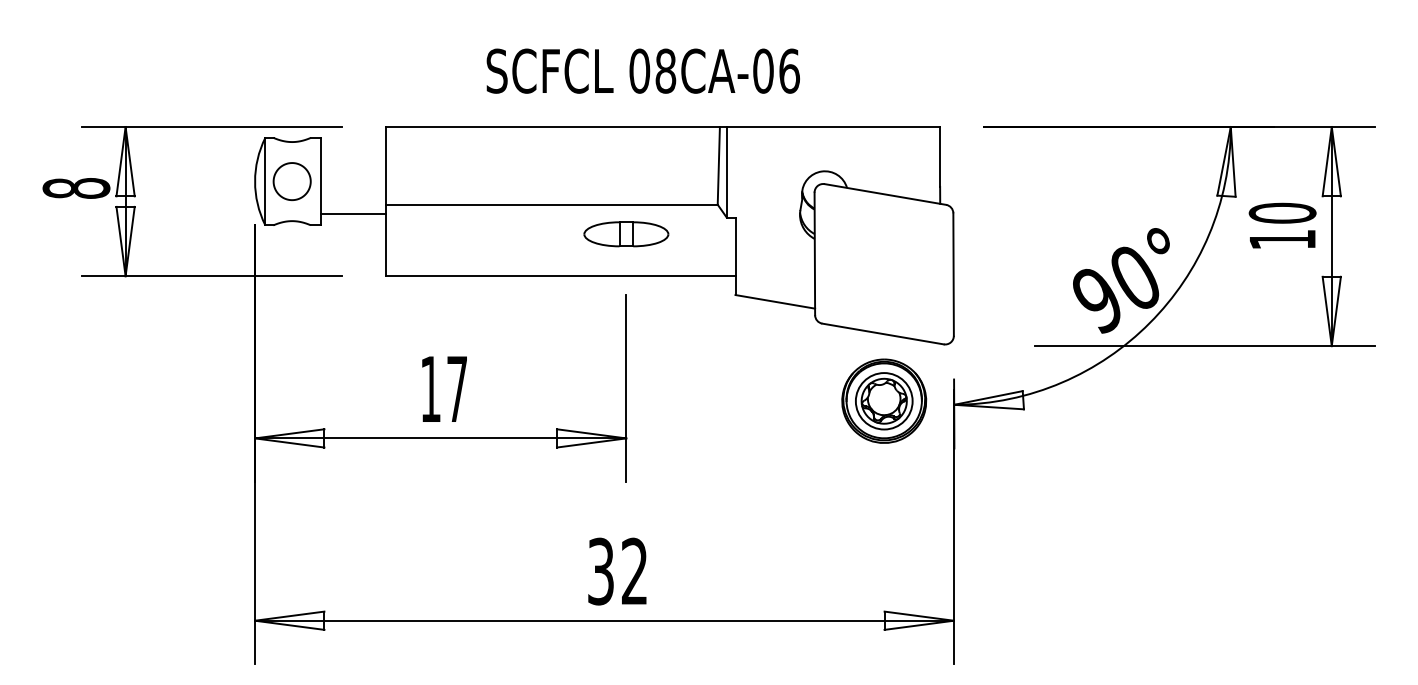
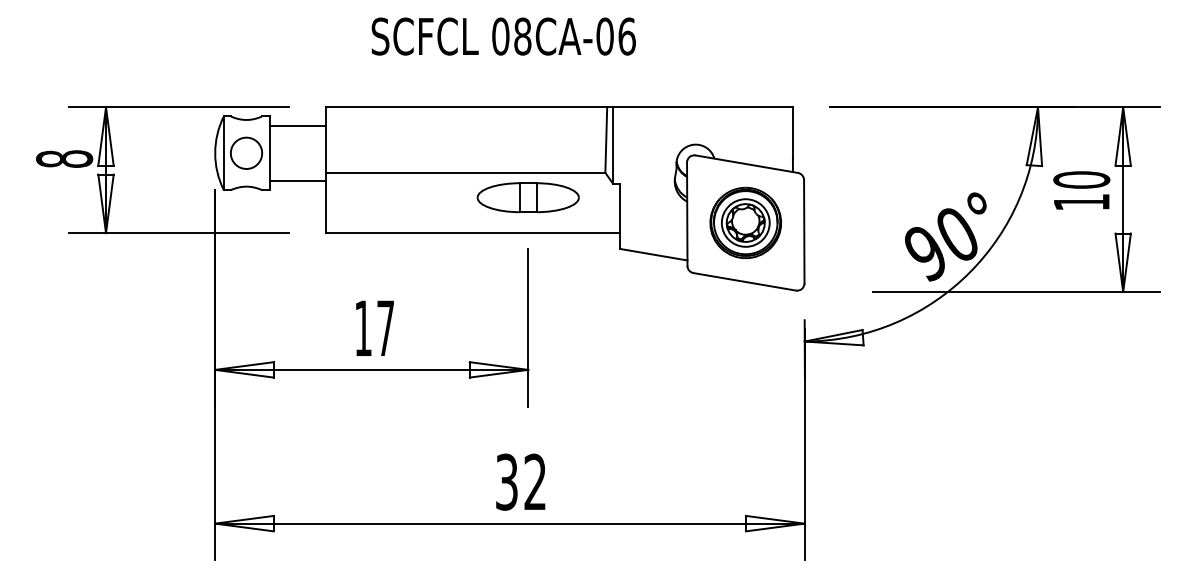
text: (642, 70) -> (503, 36), moved
line: (353, 148) -> (298, 125), added
part: (626, 234) -> (528, 197), size x1.43
part: (884, 400) -> (745, 222), moved

